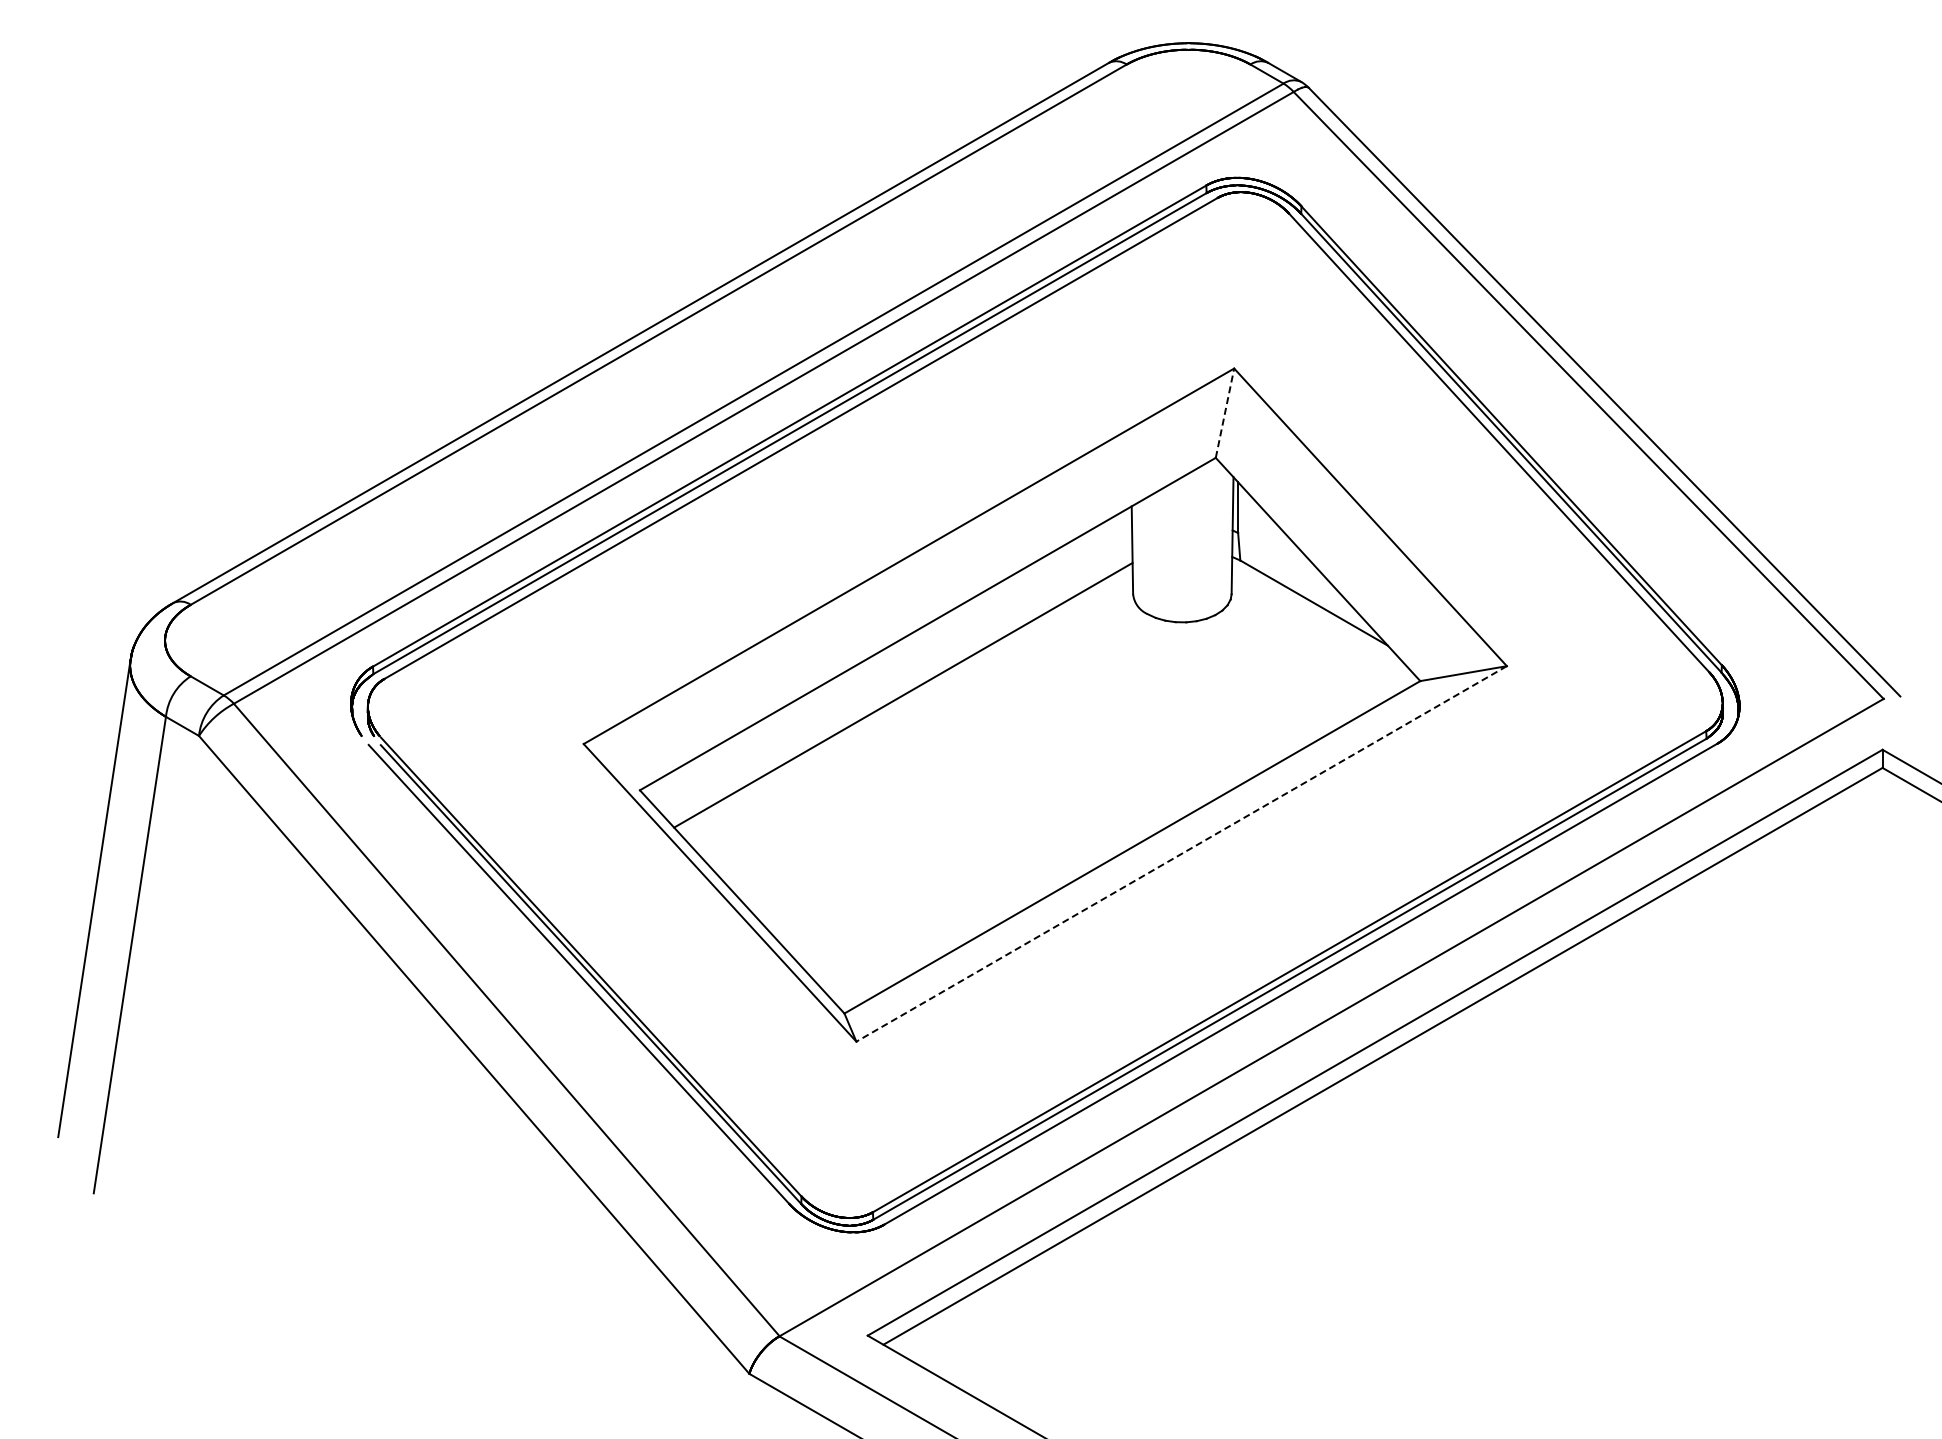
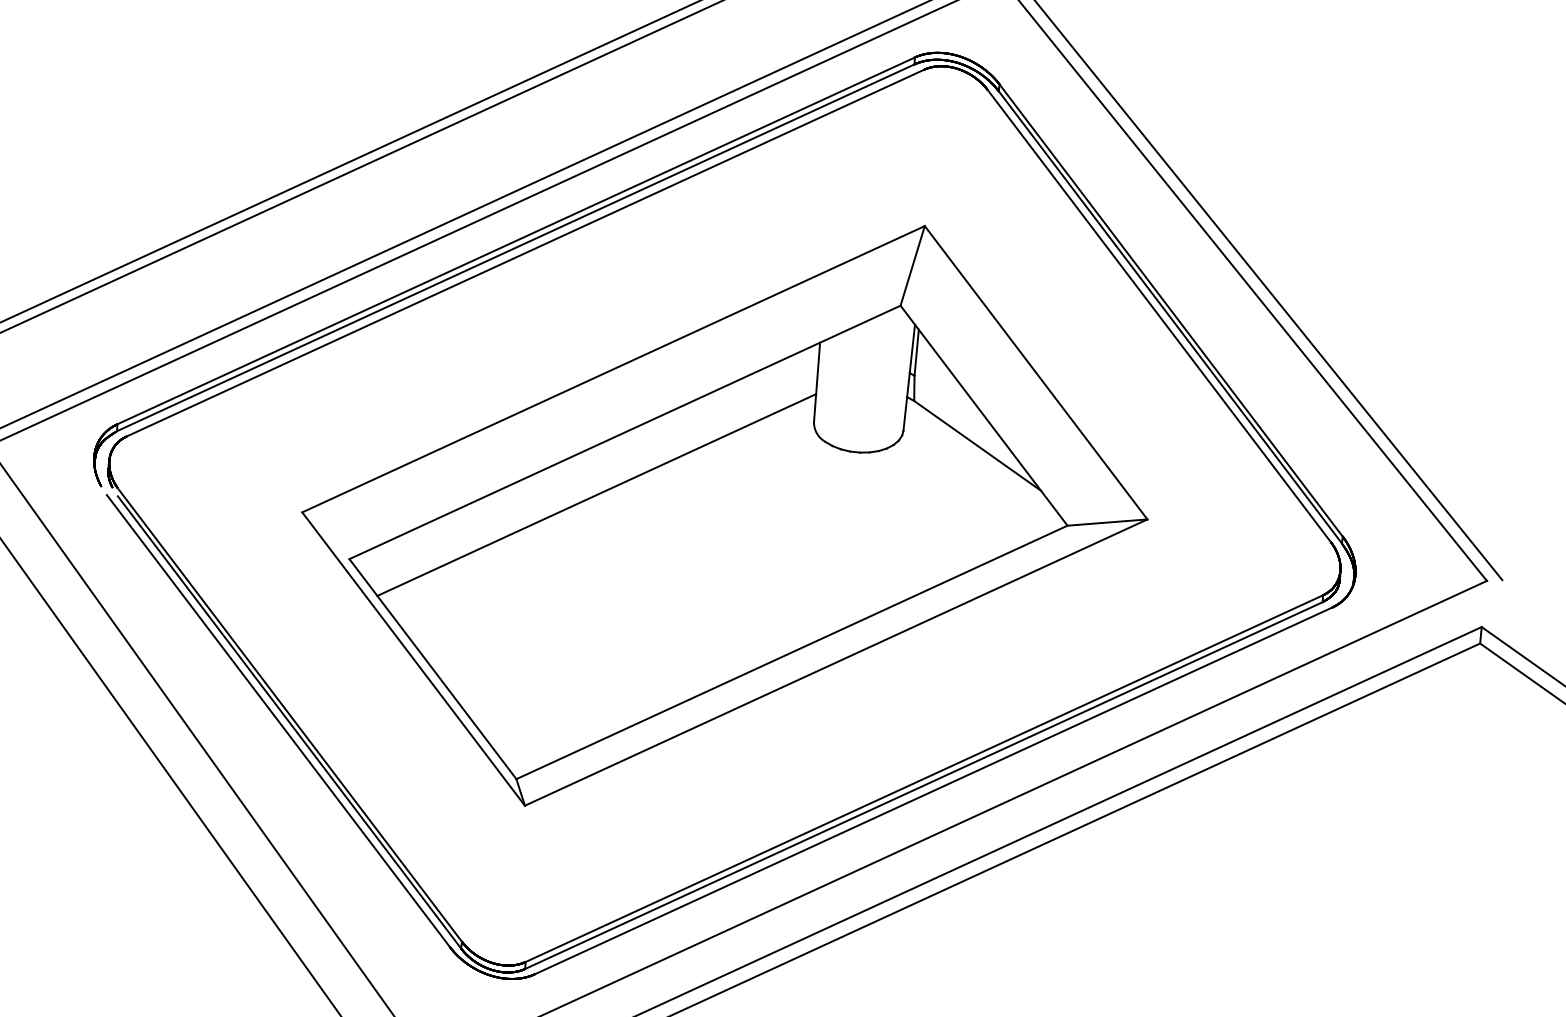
line: (1225, 413) -> (913, 266), dashed -> solid
line: (1181, 853) -> (836, 662), dashed -> solid

